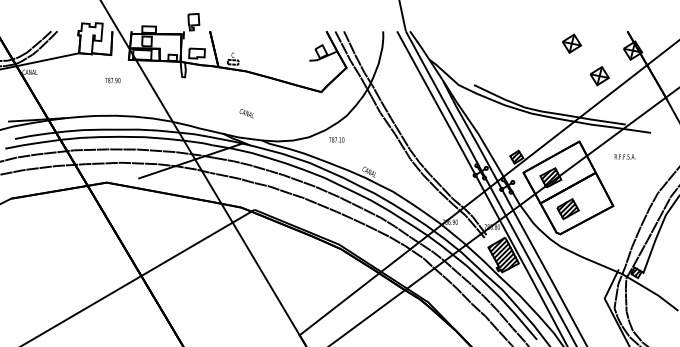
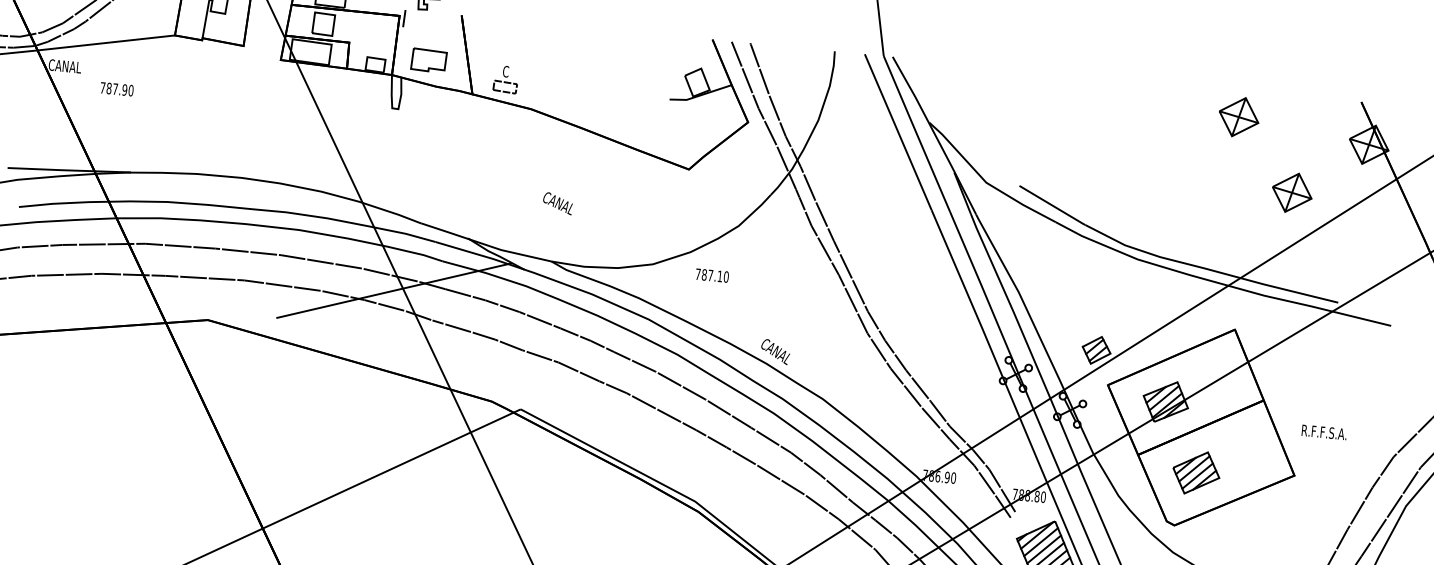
text: (112, 80) -> (116, 89), moved
text: (246, 113) -> (557, 203), moved
text: (624, 156) -> (1323, 431), moved

